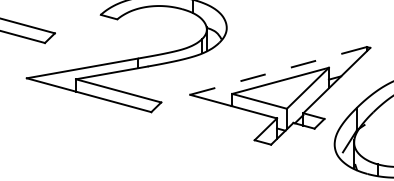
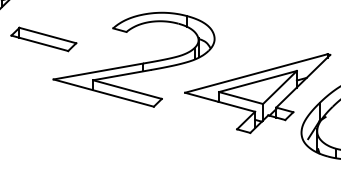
line: (278, 70) -> (256, 73), dashed -> solid

